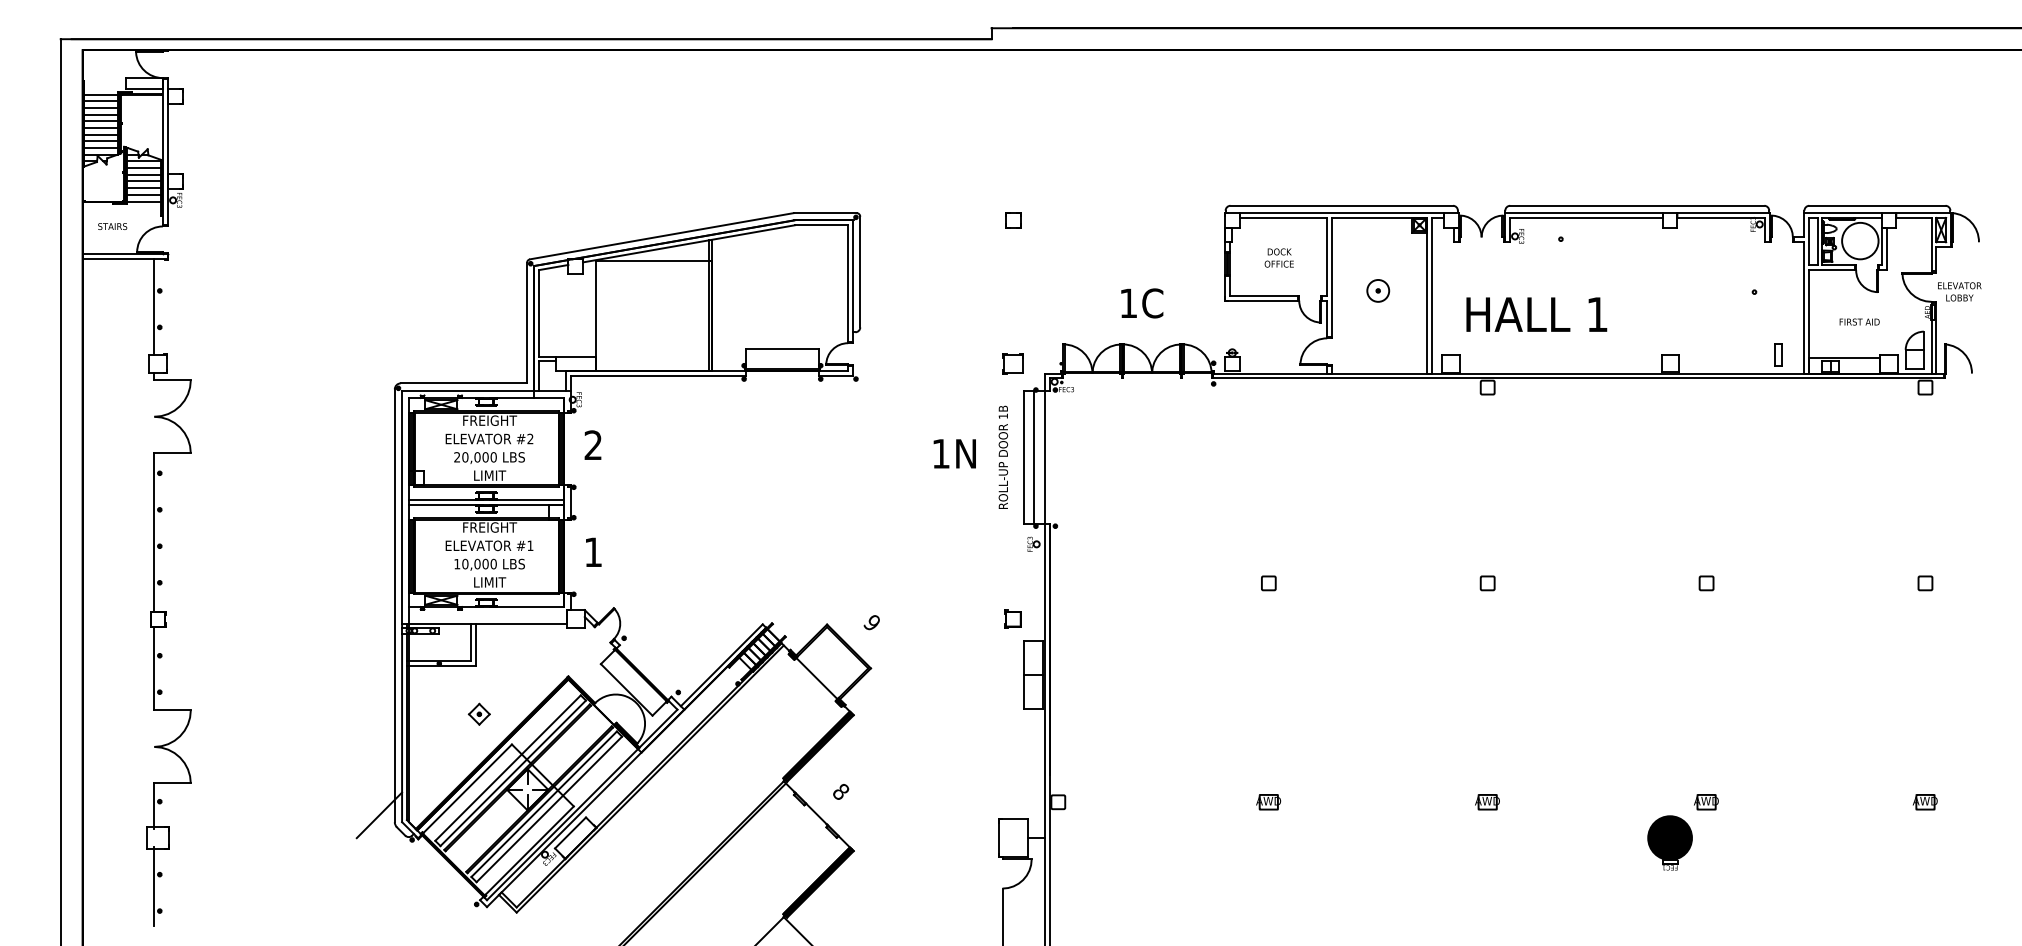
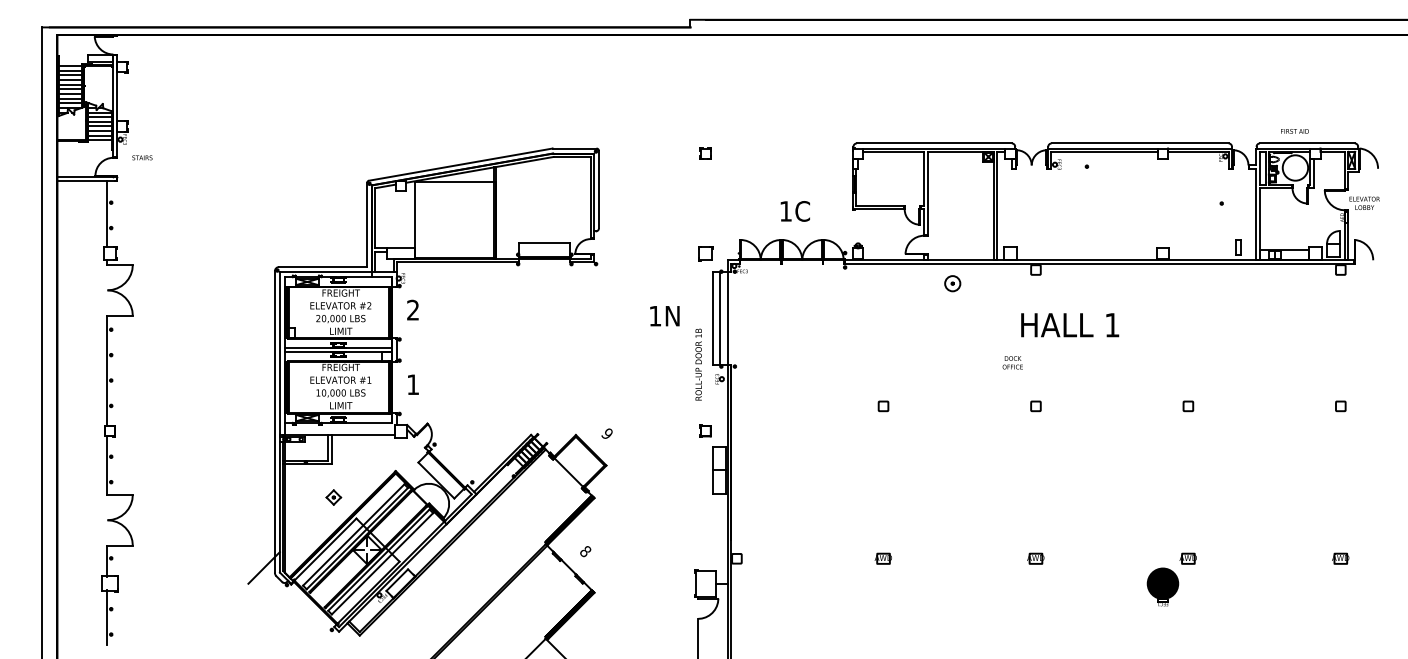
text: (112, 226) -> (142, 157), moved
text: (1278, 257) -> (1012, 362), moved
part: (1377, 290) -> (952, 283), moved
text: (1537, 315) -> (1070, 325), moved
text: (1858, 322) -> (1294, 131), moved
text: (1003, 457) -> (698, 364), moved

